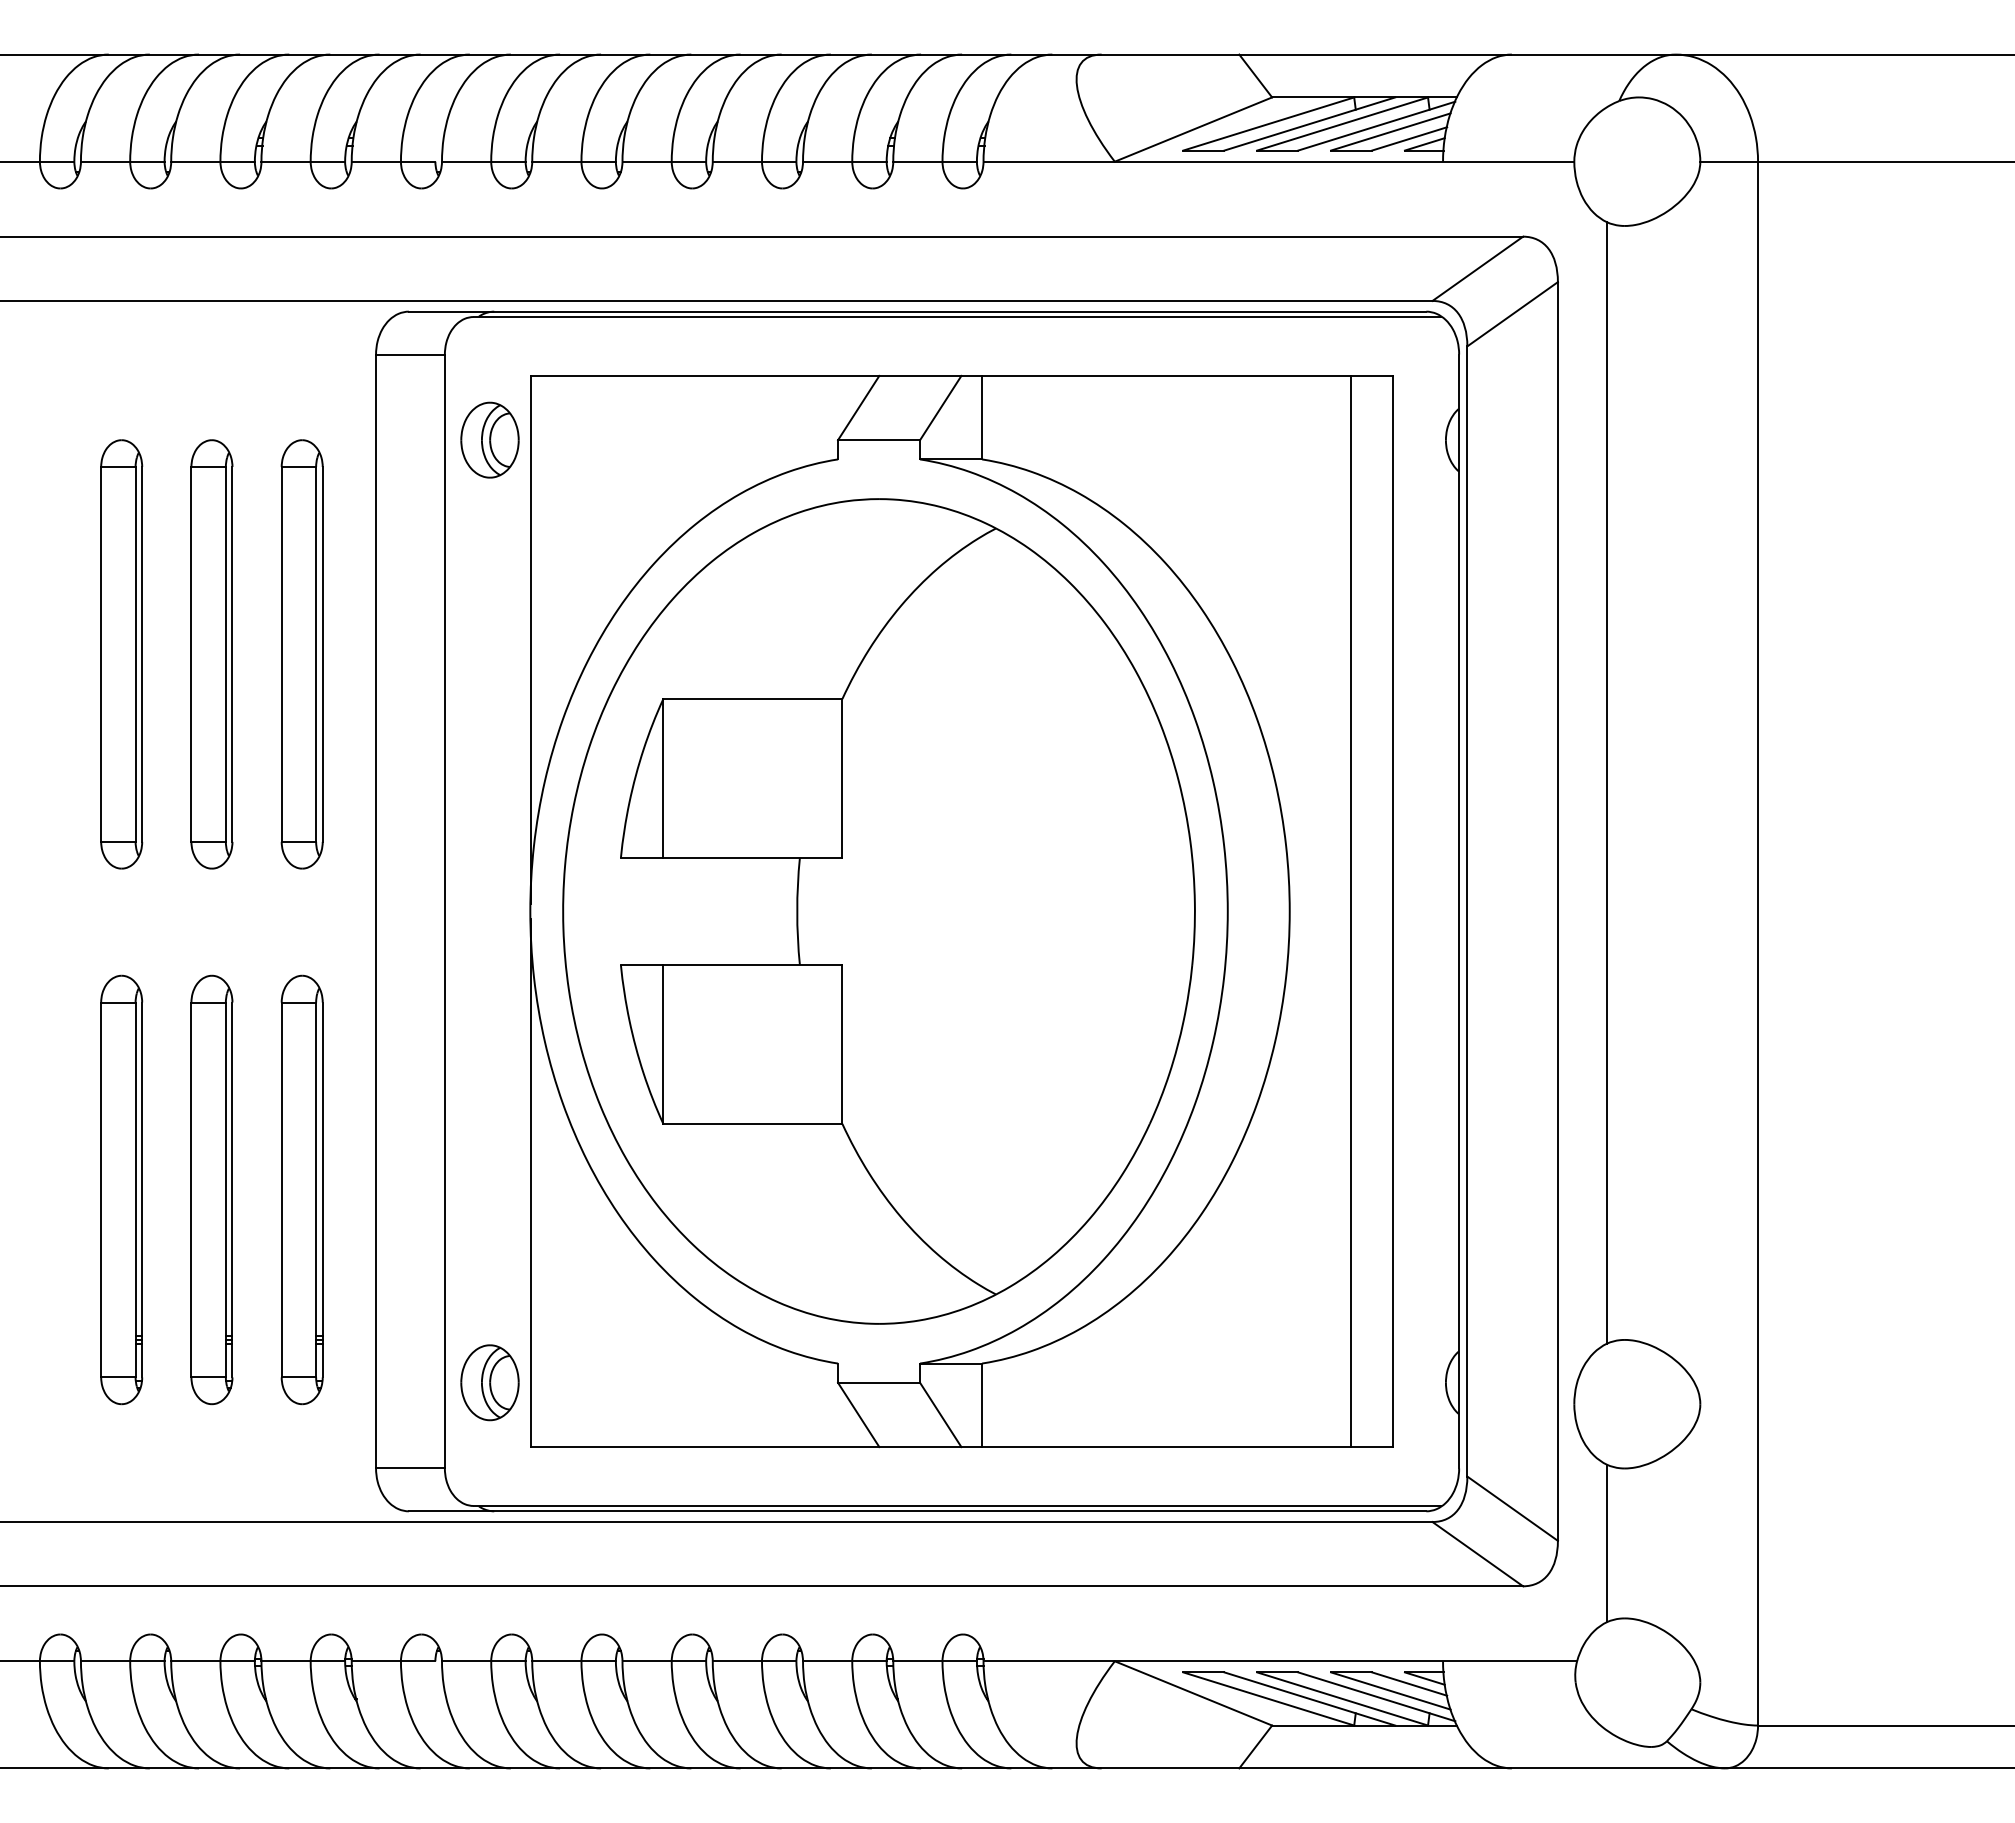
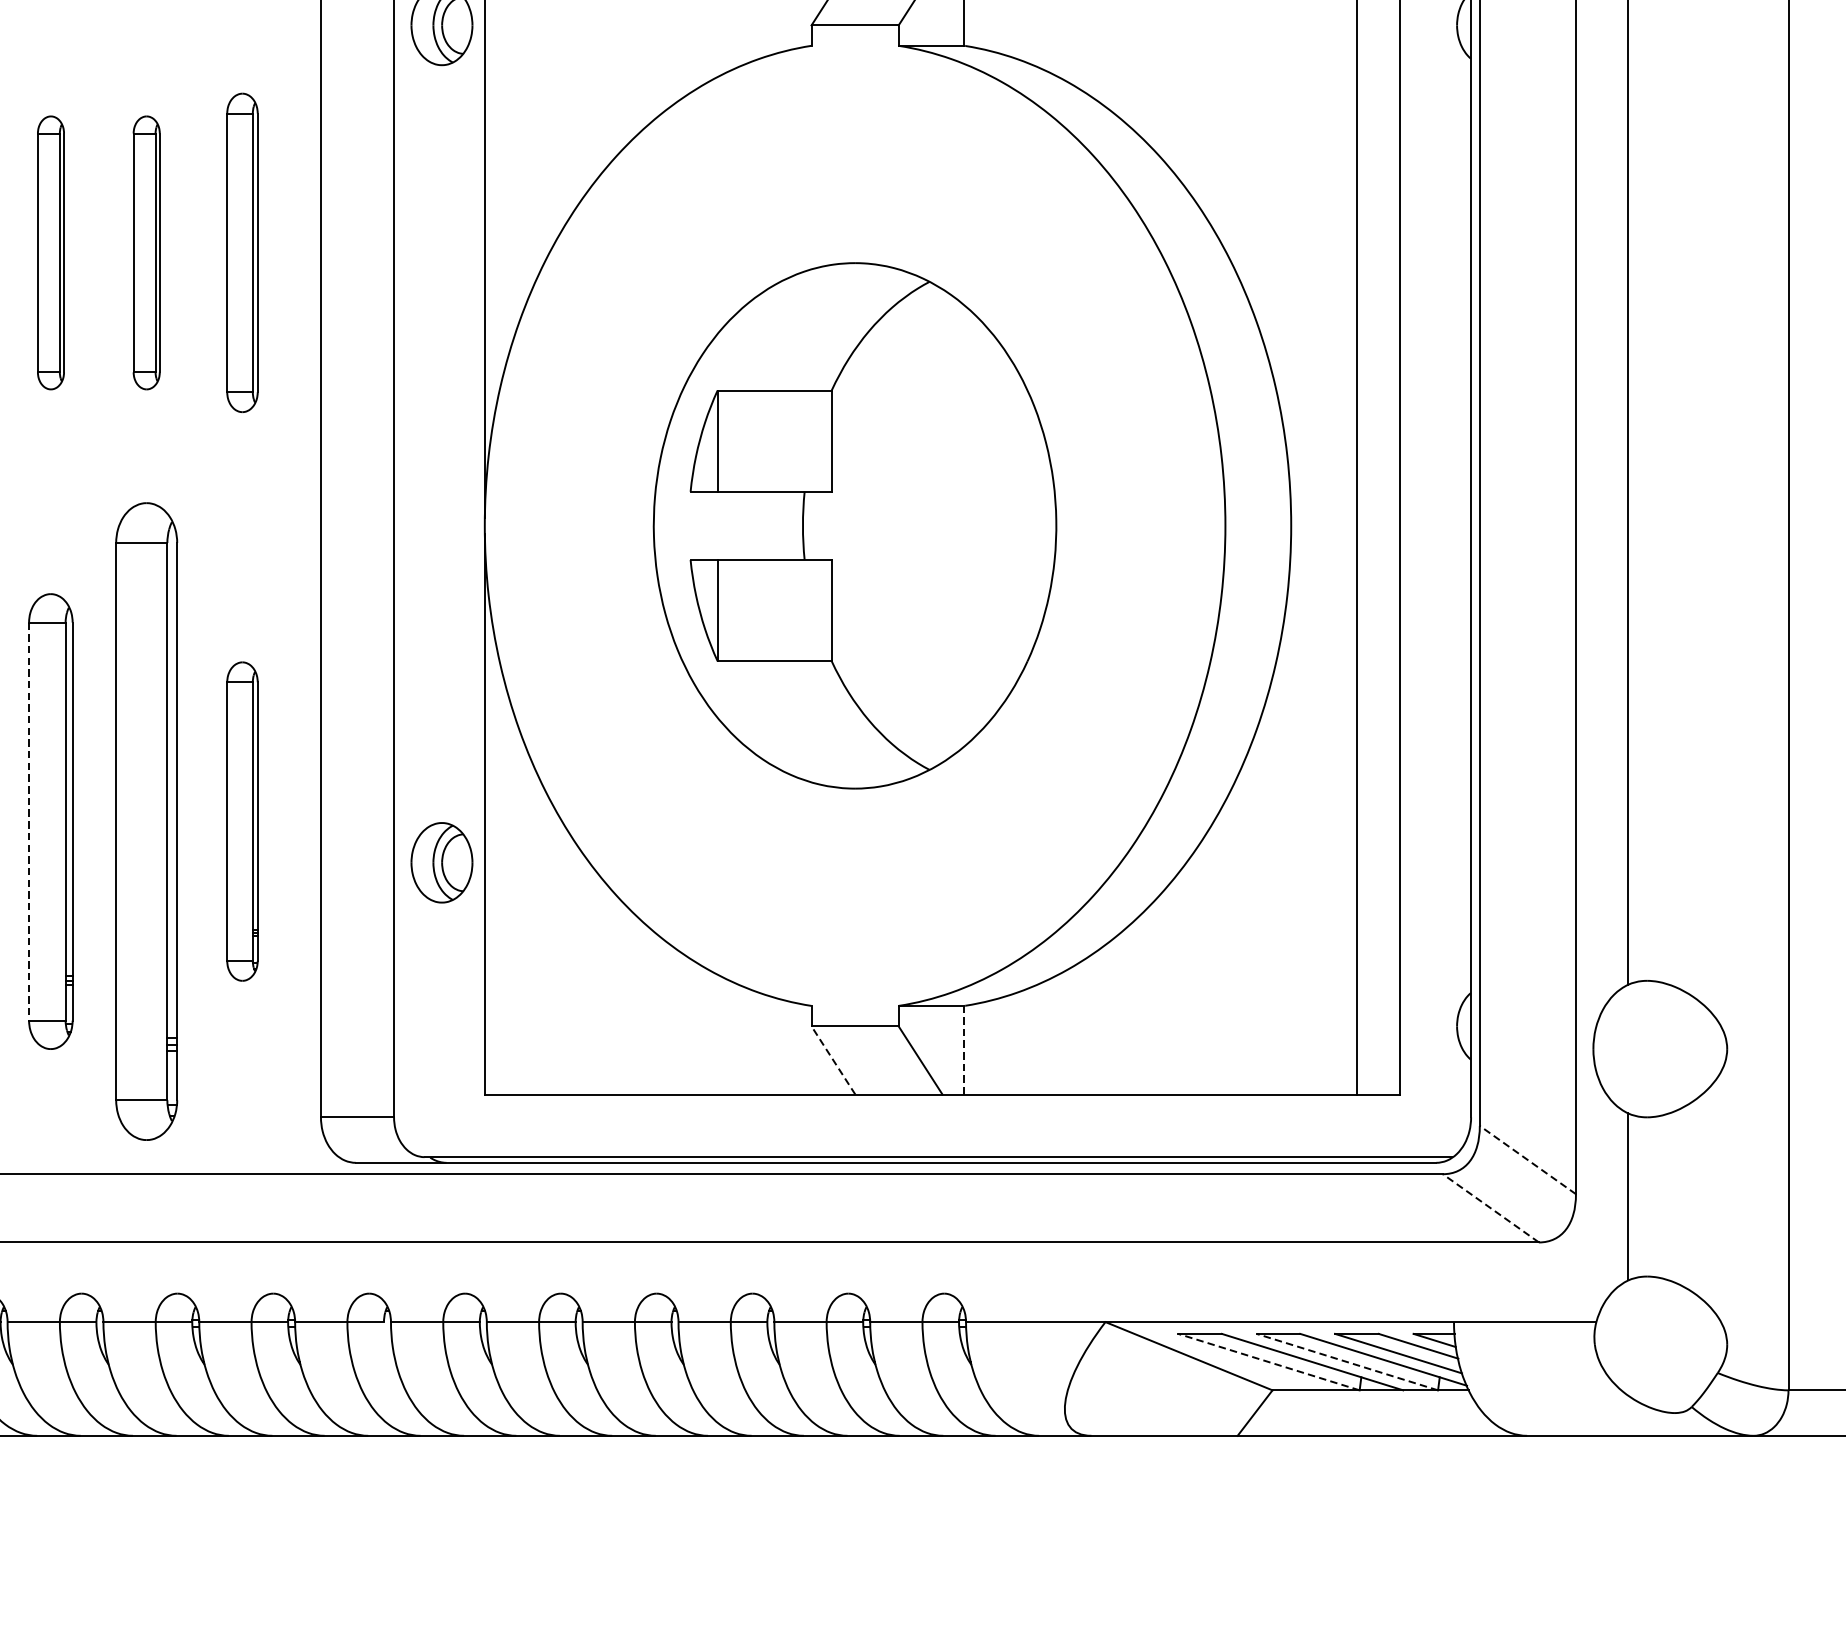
part: (121, 654) -> (50, 252), size x0.6
part: (211, 654) -> (146, 252), size x0.6
part: (301, 654) -> (241, 252), size x0.7
part: (878, 911) -> (854, 525), size x0.6
part: (211, 1189) -> (146, 821), size x1.4
part: (301, 1189) -> (241, 821), size x0.7
line: (101, 1190) -> (29, 822), solid -> dashed
part: (489, 1382) -> (441, 862), moved
line: (982, 1405) -> (964, 1050), solid -> dashed
line: (858, 1414) -> (833, 1060), solid -> dashed
line: (1512, 1508) -> (1527, 1159), solid -> dashed
line: (1477, 1554) -> (1490, 1208), solid -> dashed
line: (1268, 1698) -> (1268, 1361), solid -> dashed
line: (1342, 1698) -> (1347, 1361), solid -> dashed

